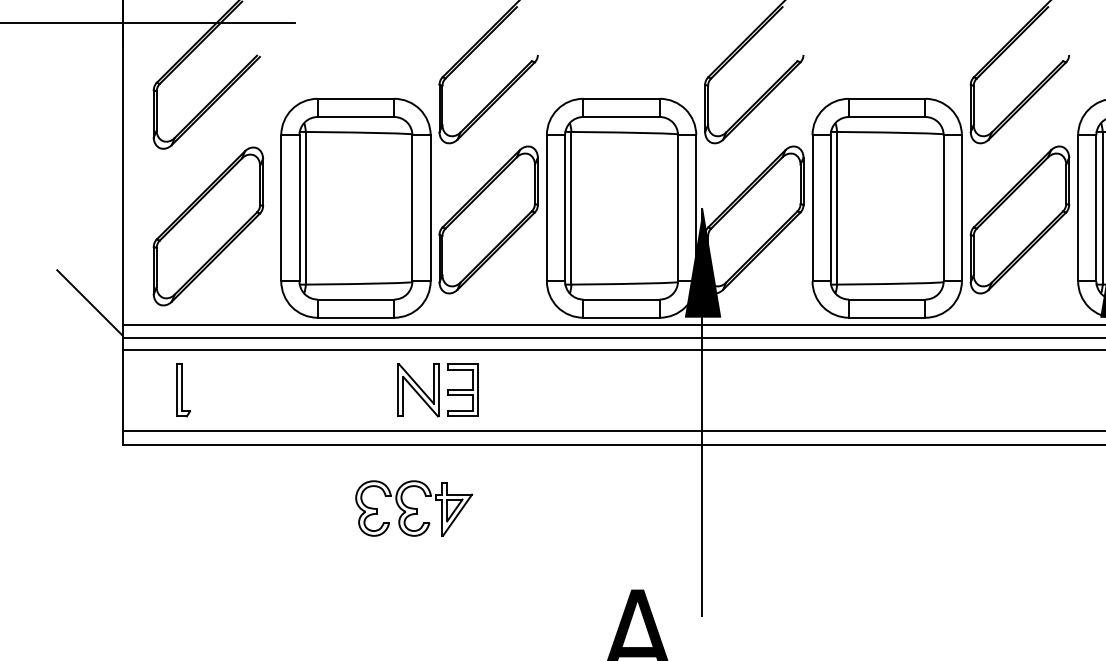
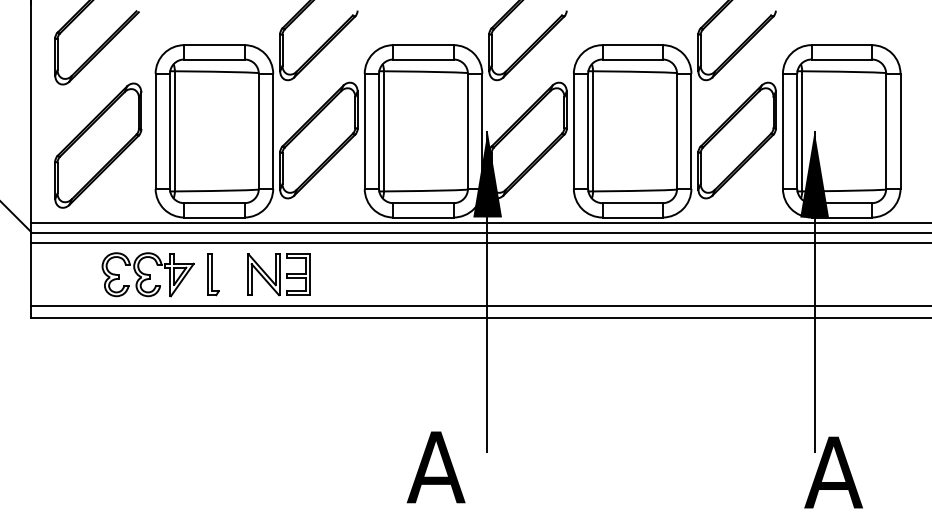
part: (183, 390) -> (213, 274), moved
part: (413, 508) -> (147, 274), moved

